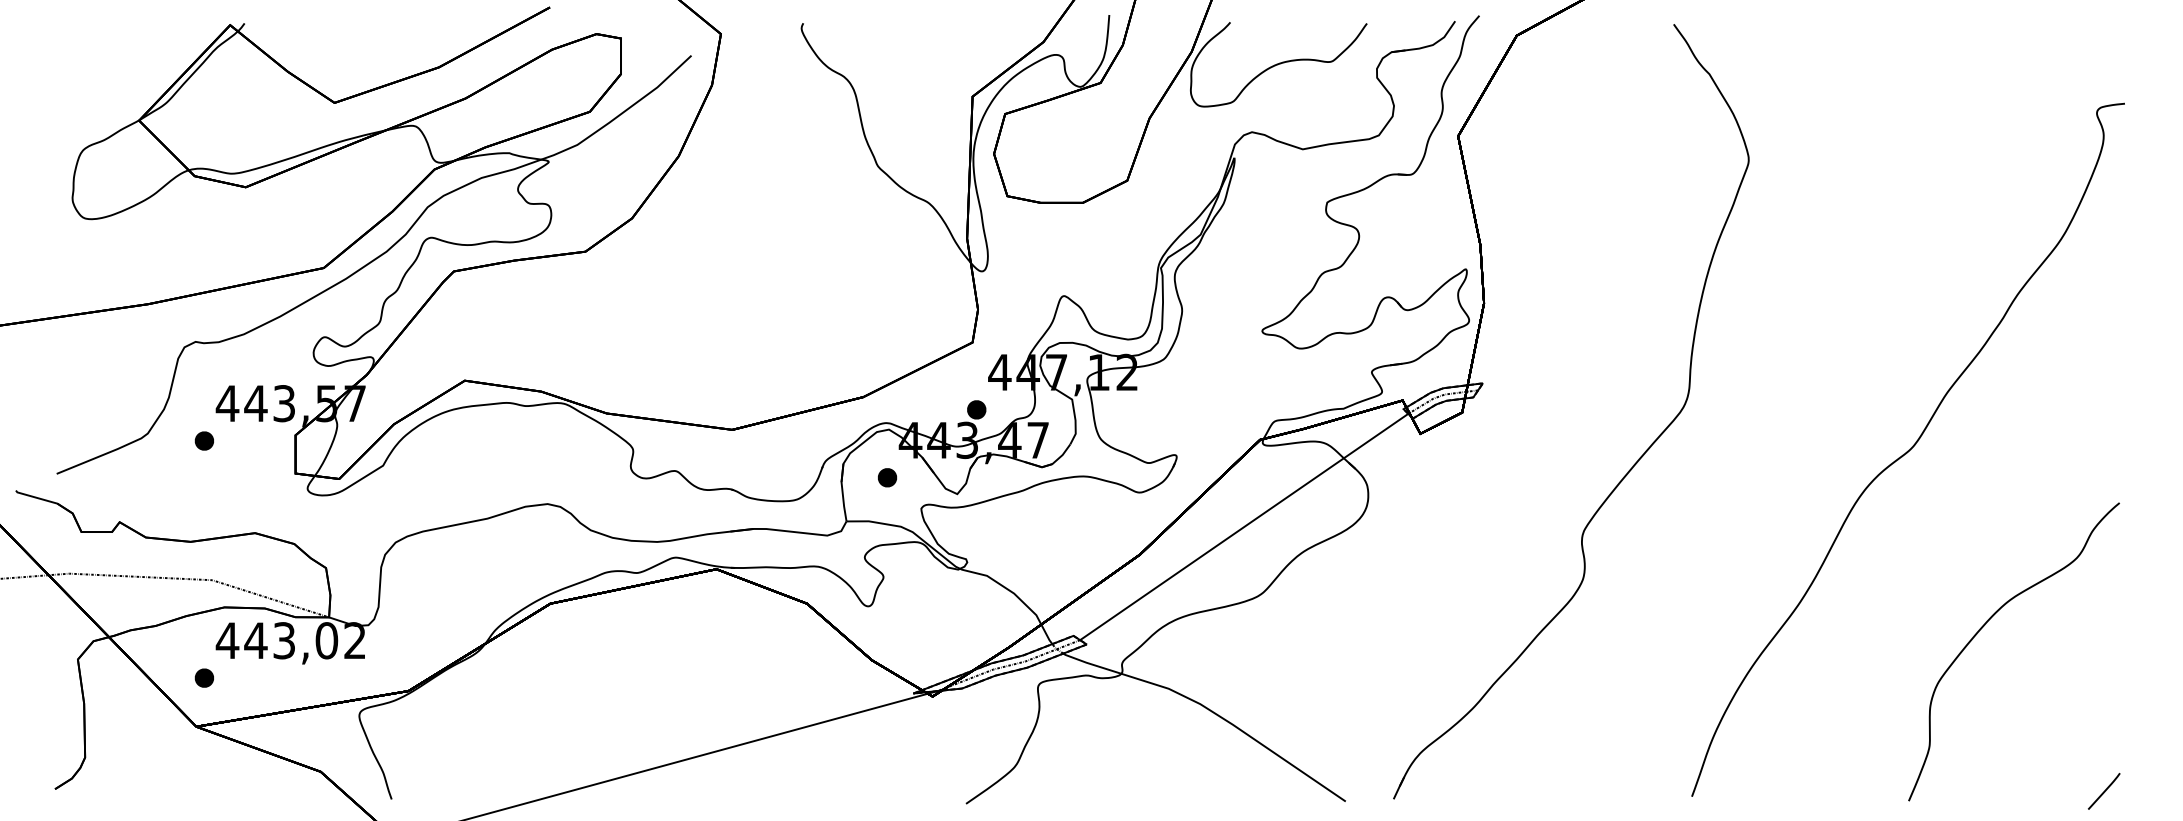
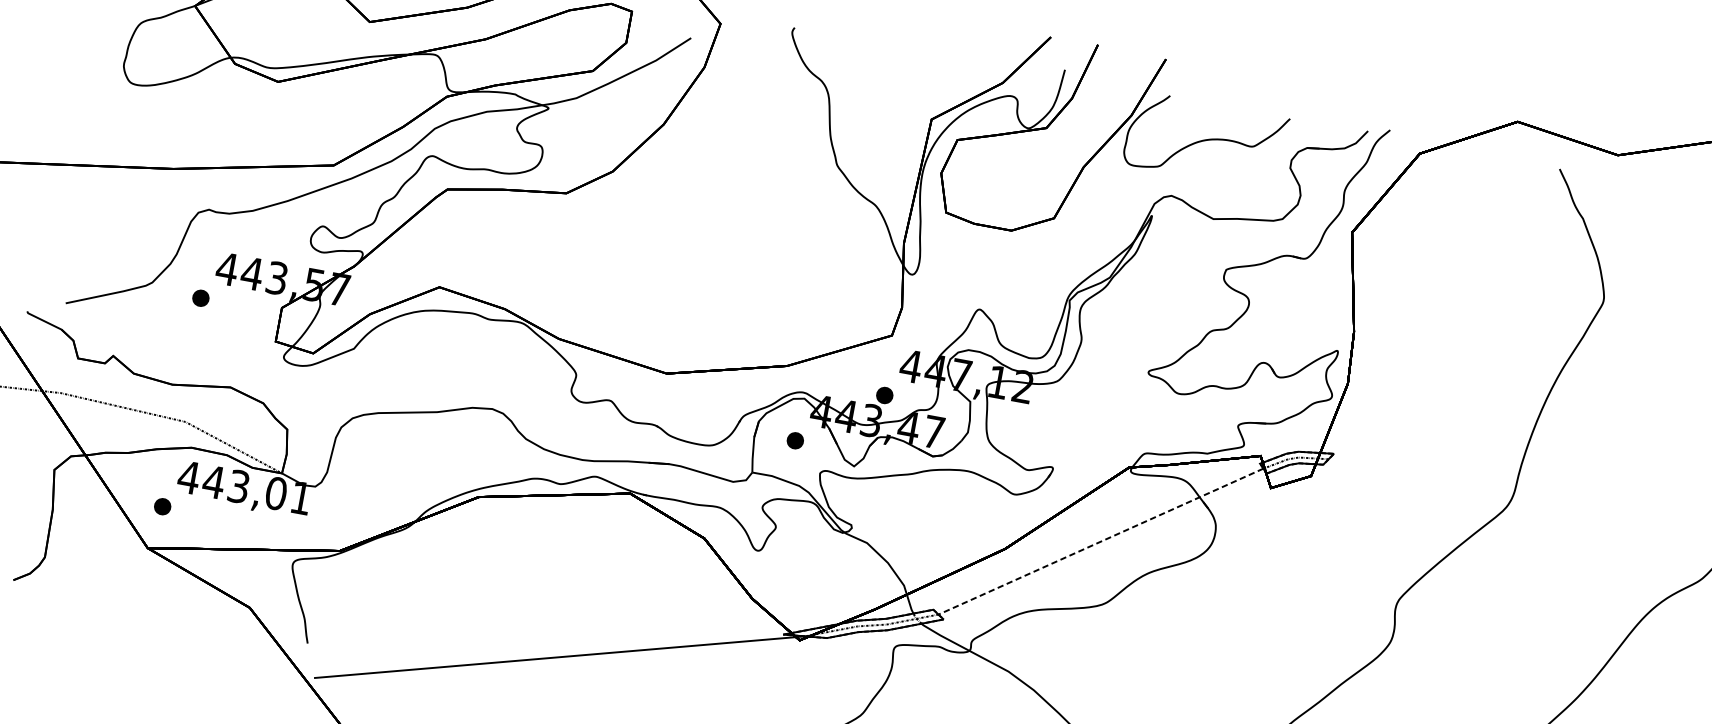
line: (1243, 527) -> (1100, 541), solid -> dashed
text: (354, 640) -> (300, 497), 443,02 -> 443,01

